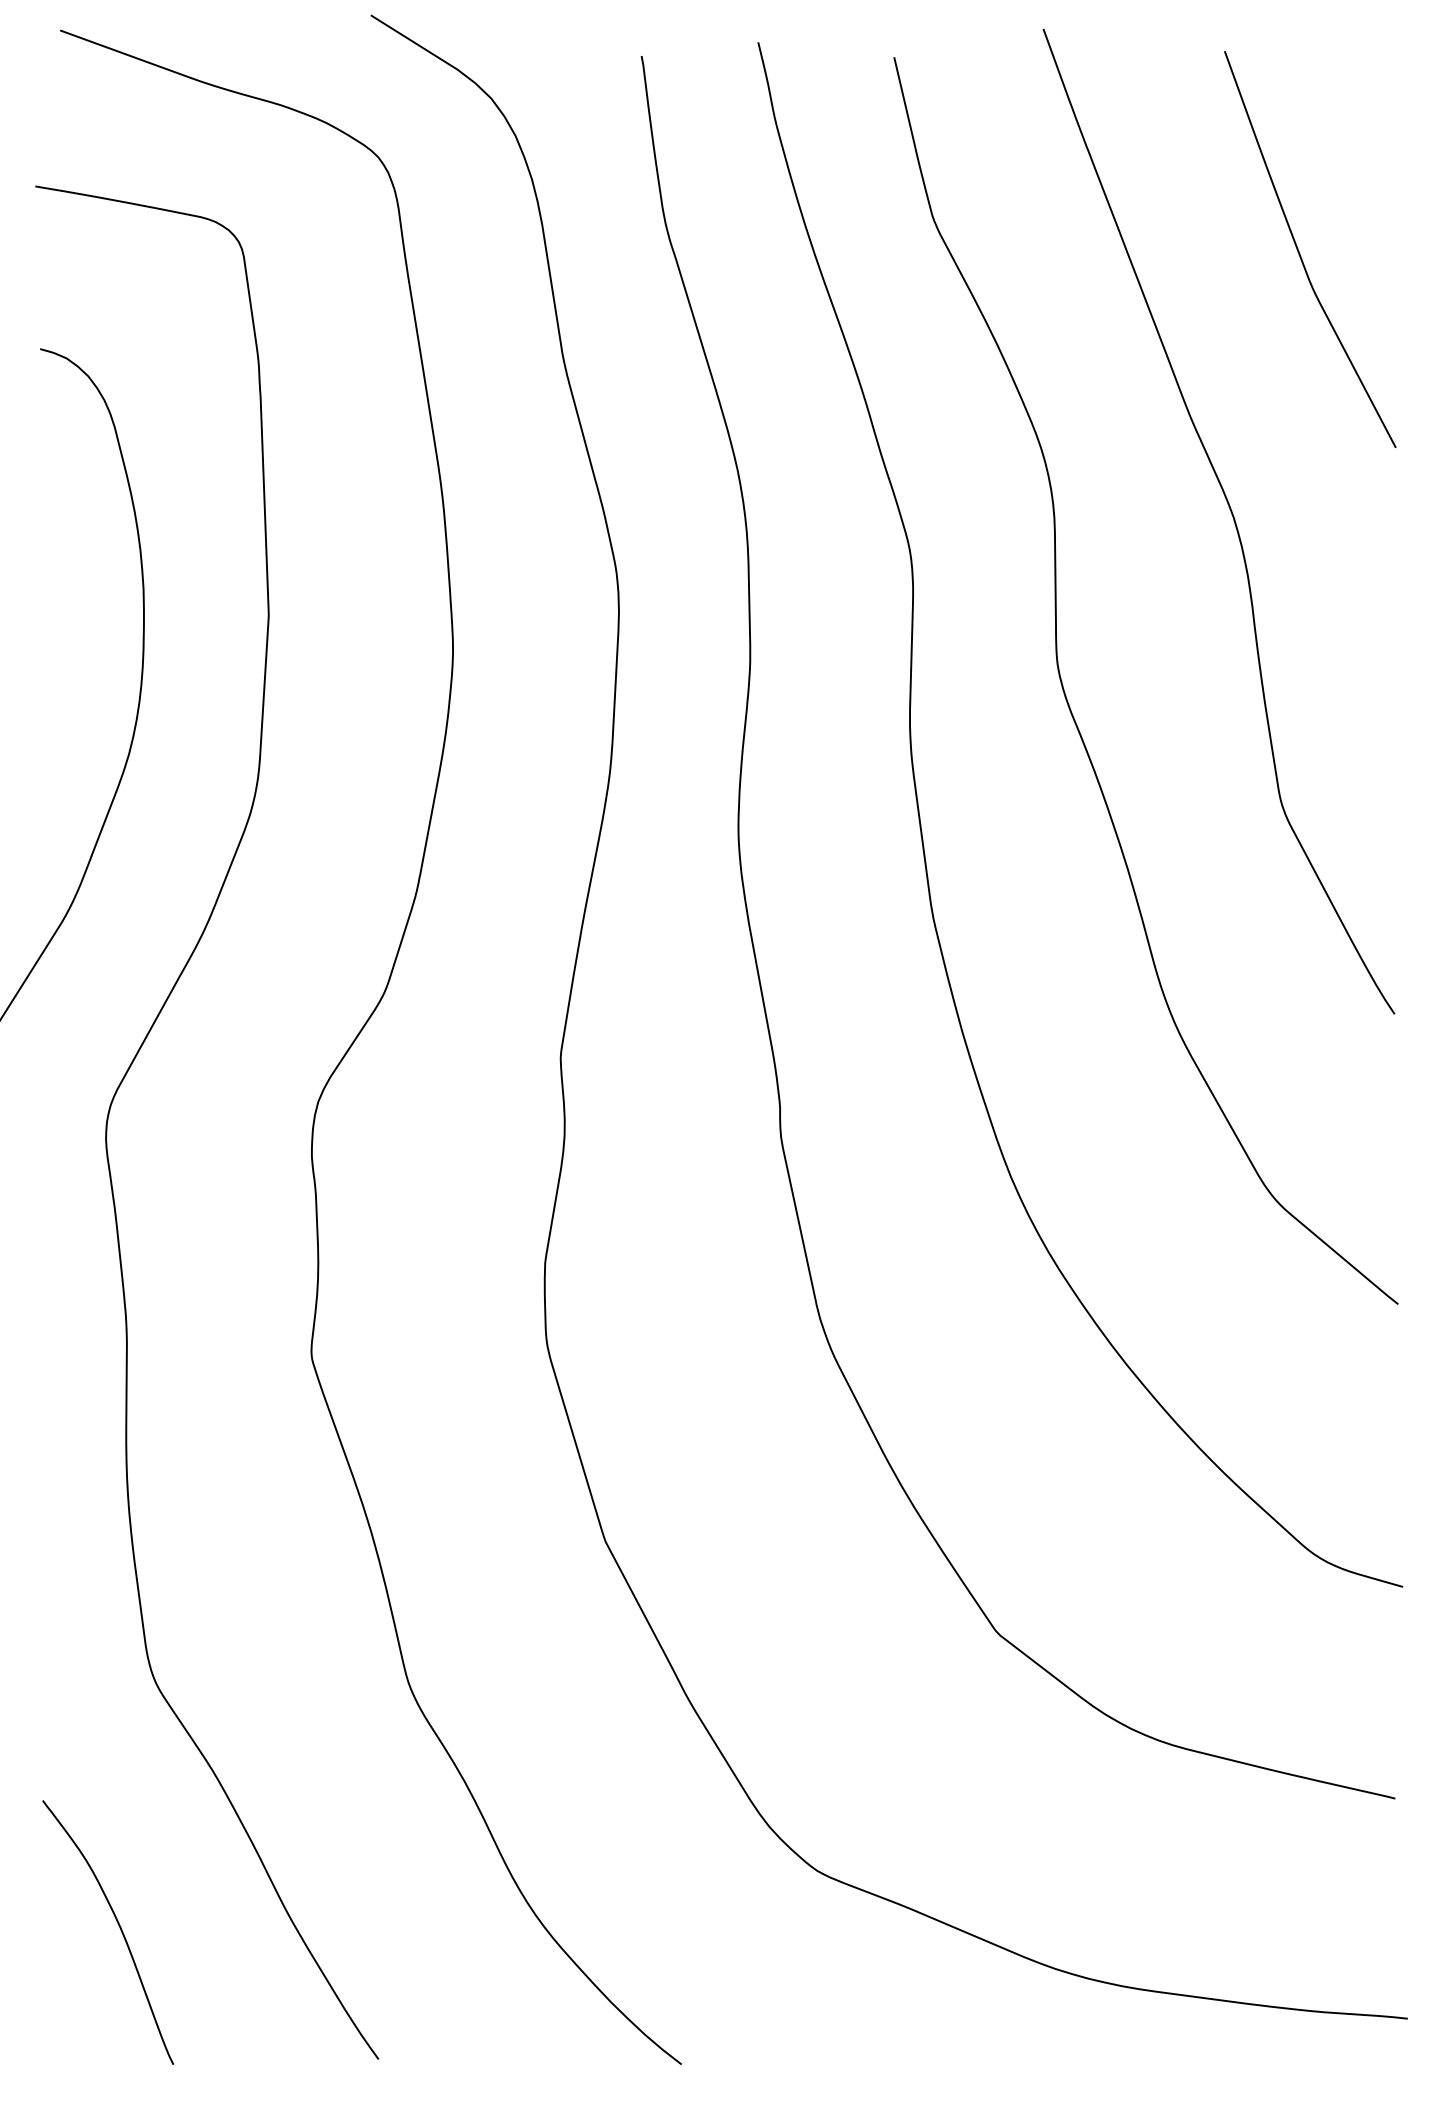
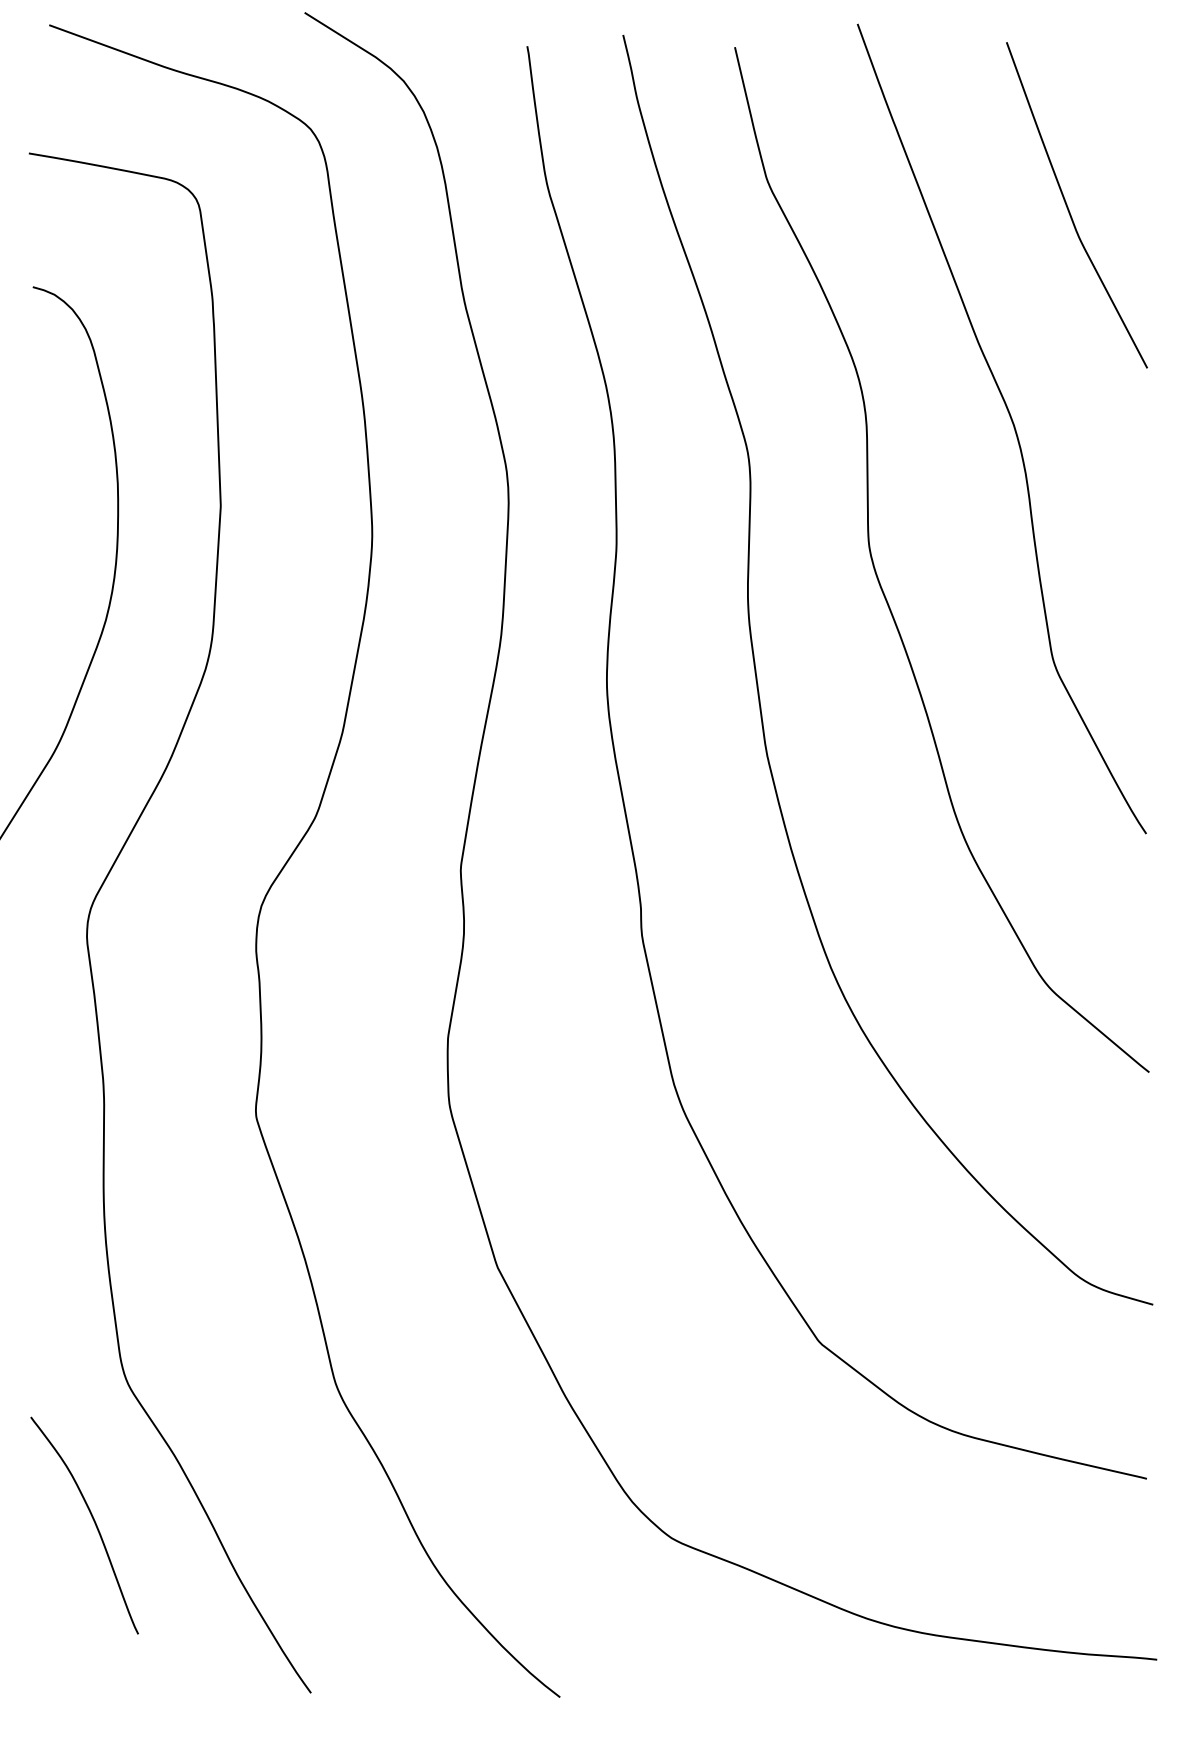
curve: (118, 1926) -> (93, 1520), moved

